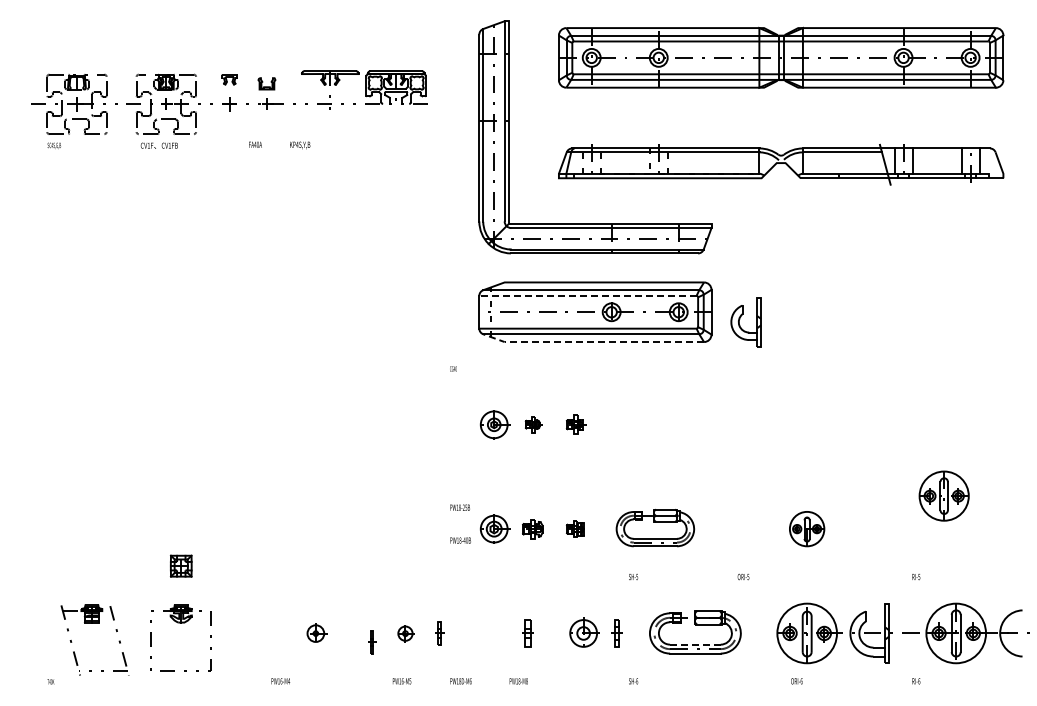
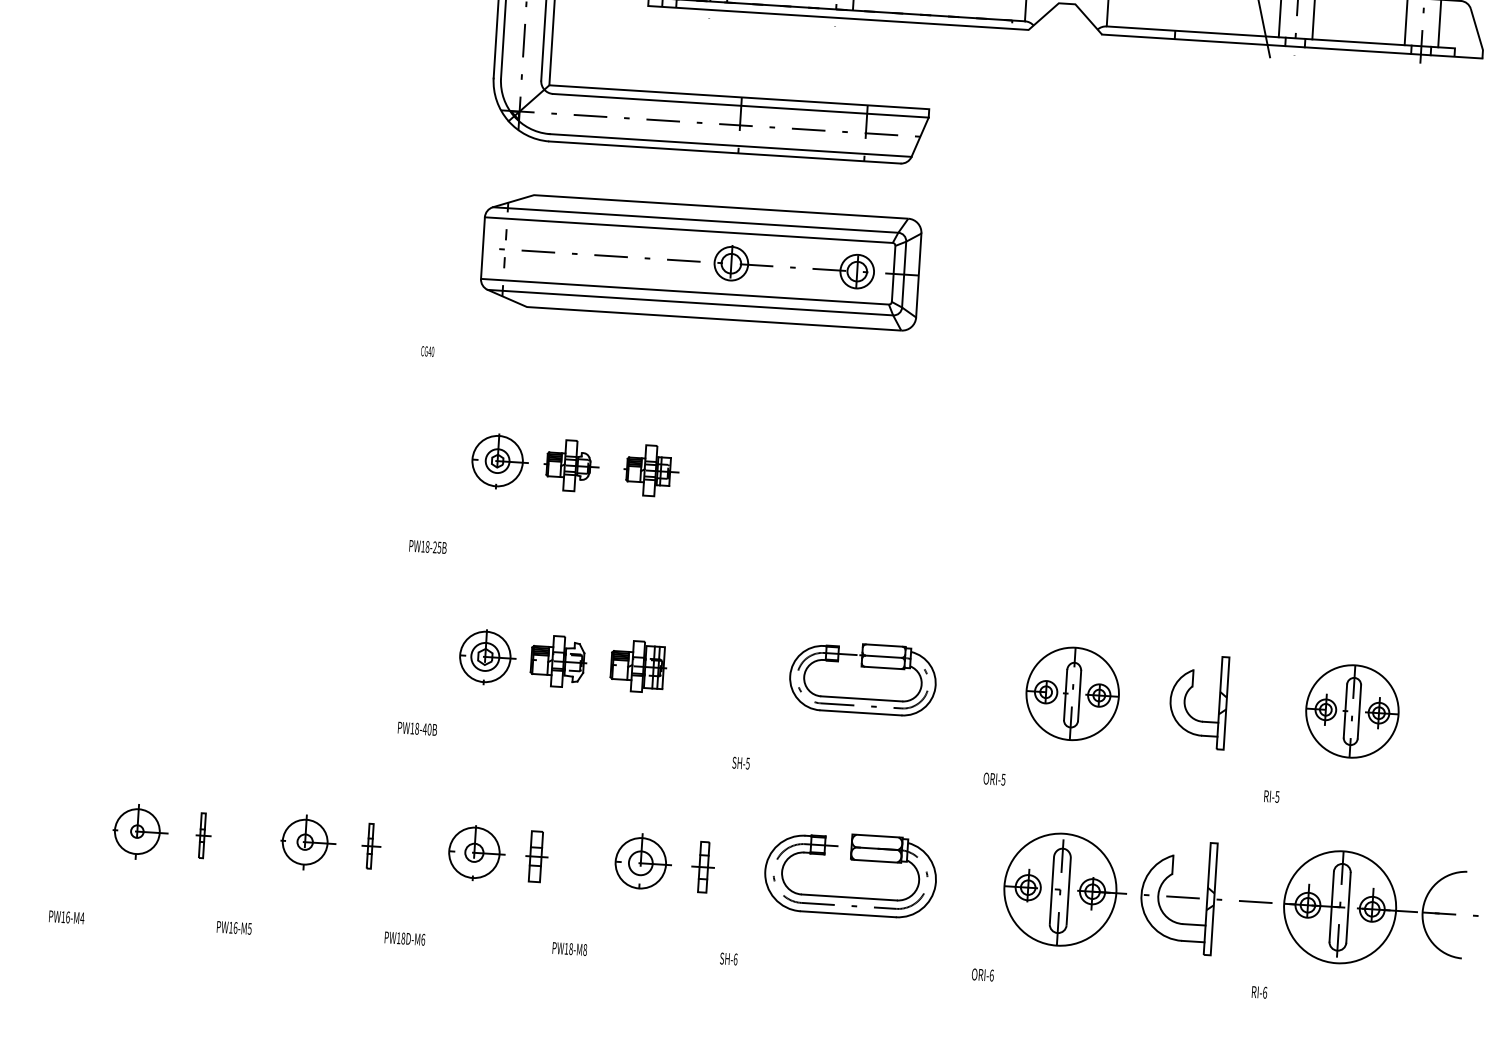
line: (587, 295) -> (687, 229), dashed -> solid
part: (745, 322) -> (1197, 702), moved
line: (592, 342) -> (691, 318), dashed -> solid
part: (533, 424) -> (571, 465), size x1.67
part: (575, 424) -> (650, 470), size x1.43
part: (943, 495) -> (1351, 710), moved
text: (459, 507) -> (426, 546), moved
part: (655, 528) -> (863, 679), moved
part: (806, 528) -> (1071, 692), size x1.43
part: (532, 529) -> (557, 662), size x1.43
part: (575, 529) -> (637, 667), size x1.67
text: (460, 540) -> (417, 728), moved
text: (743, 576) -> (994, 778), moved
part: (316, 633) -> (139, 831), size x1.43
part: (406, 633) -> (308, 842), size x1.67
part: (495, 633) -> (475, 852), added
part: (372, 642) -> (203, 835), moved
line: (694, 644) -> (847, 897), dashed -> solid
text: (401, 681) -> (233, 928), moved
text: (518, 681) -> (569, 949), moved
text: (796, 681) -> (982, 975), moved

